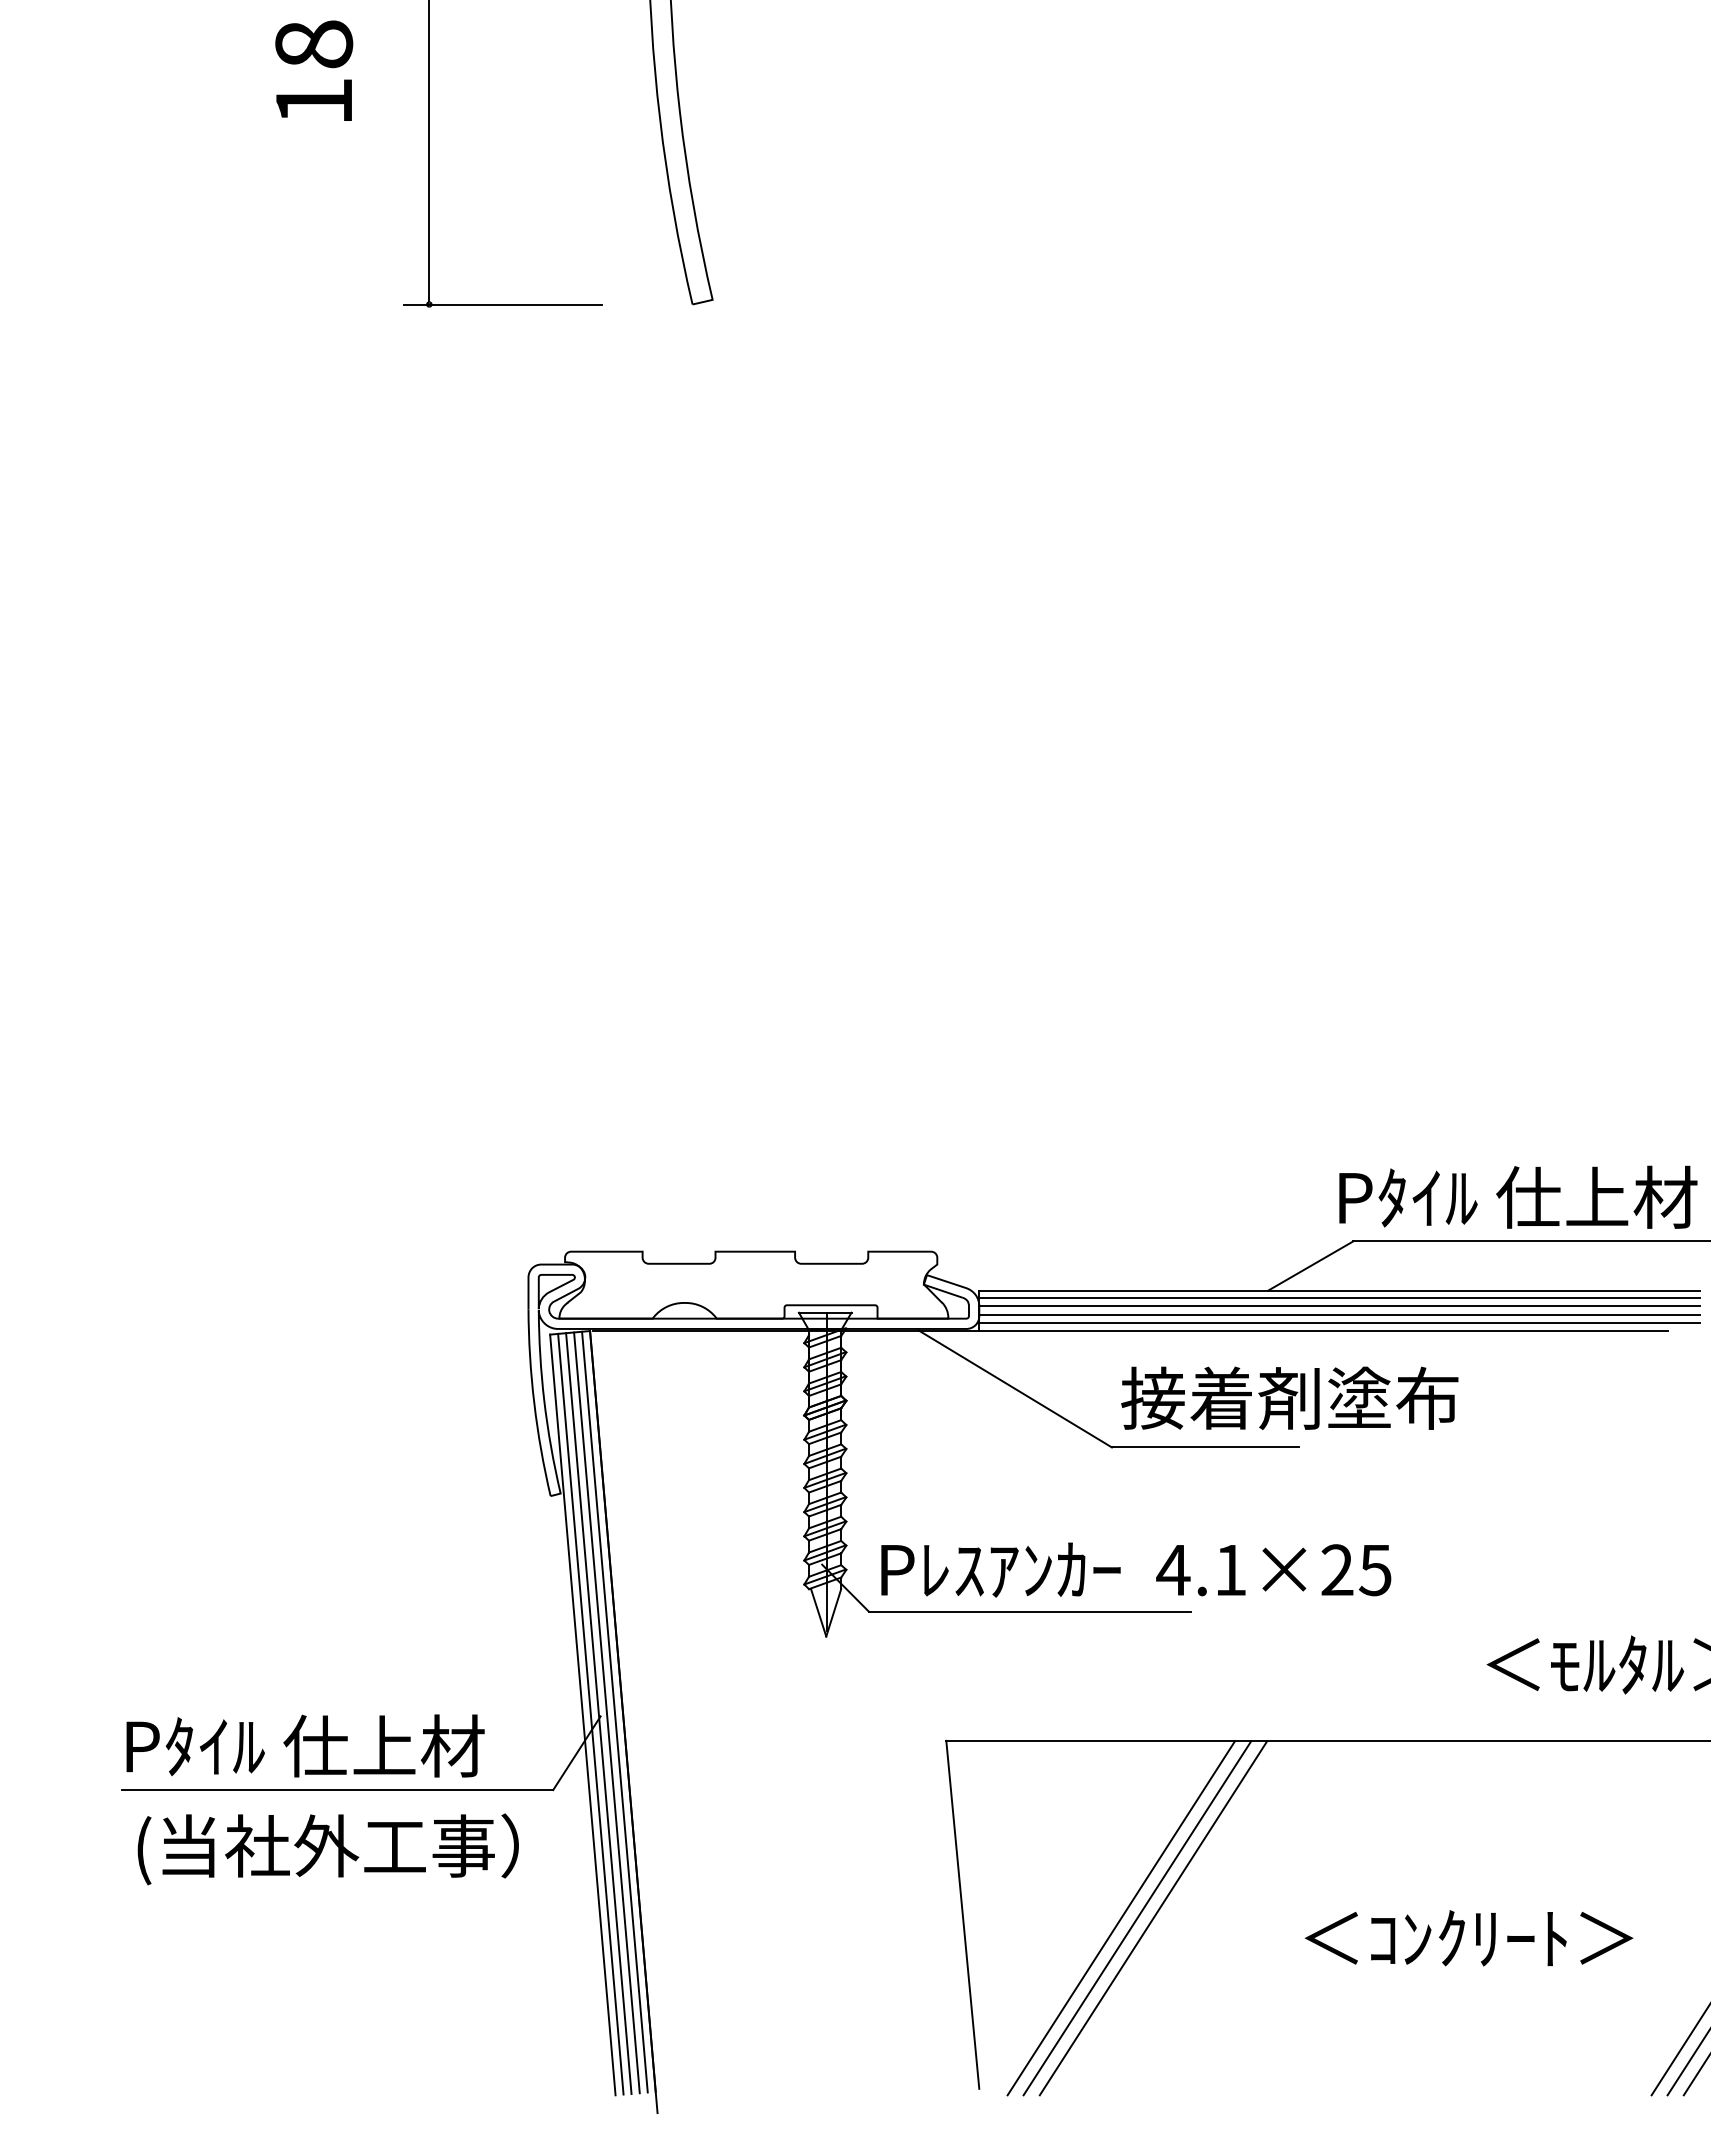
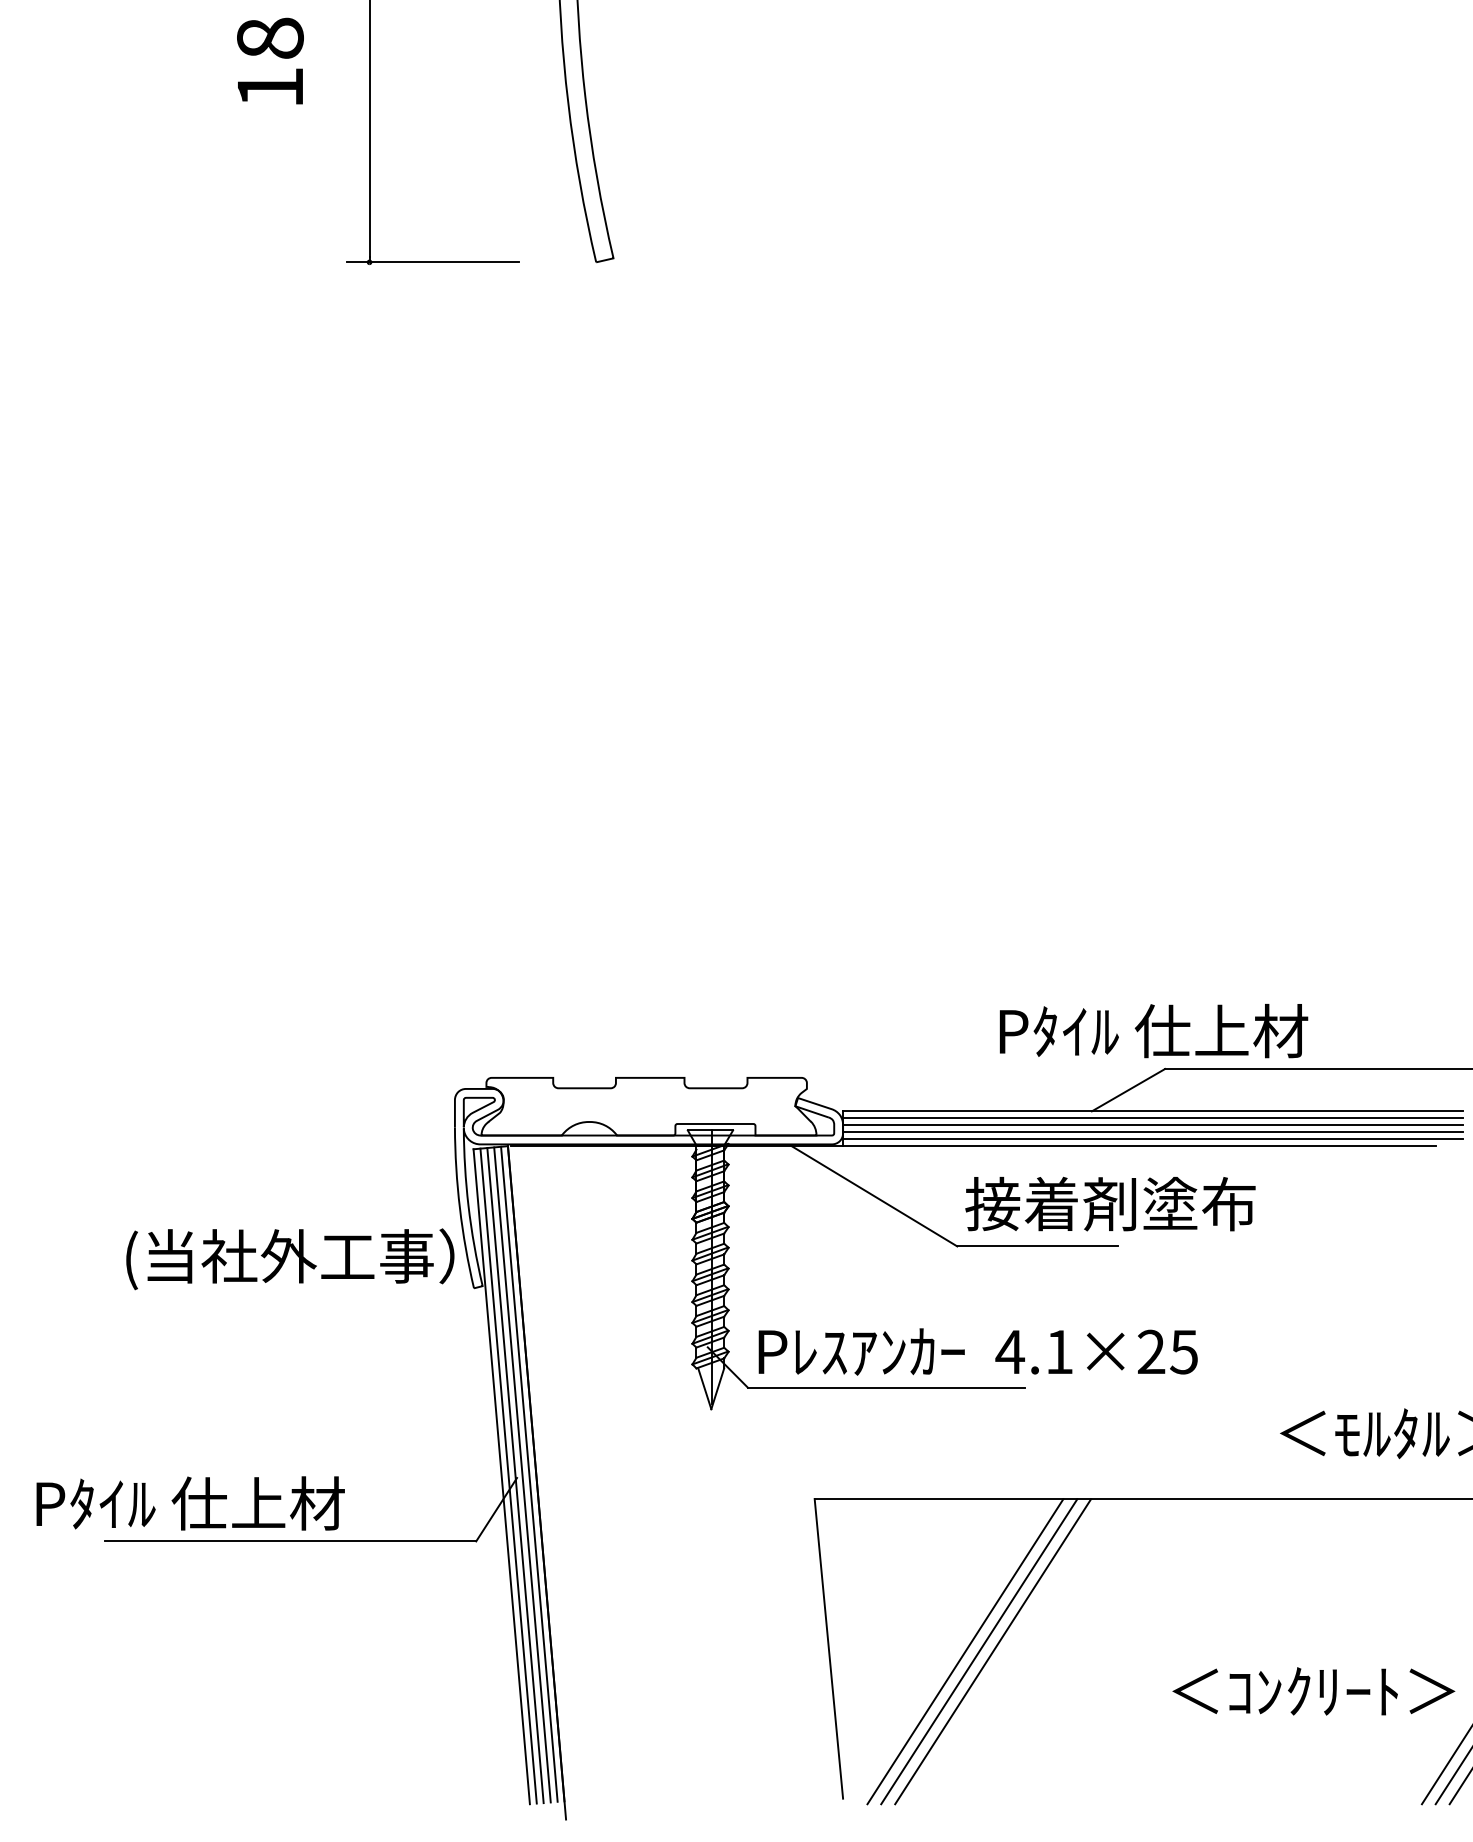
text: (1518, 1196) -> (1154, 1030), moved
text: (305, 1745) -> (190, 1503), moved
text: (327, 1849) -> (289, 1259), moved
text: (1468, 1938) -> (1313, 1691), moved

